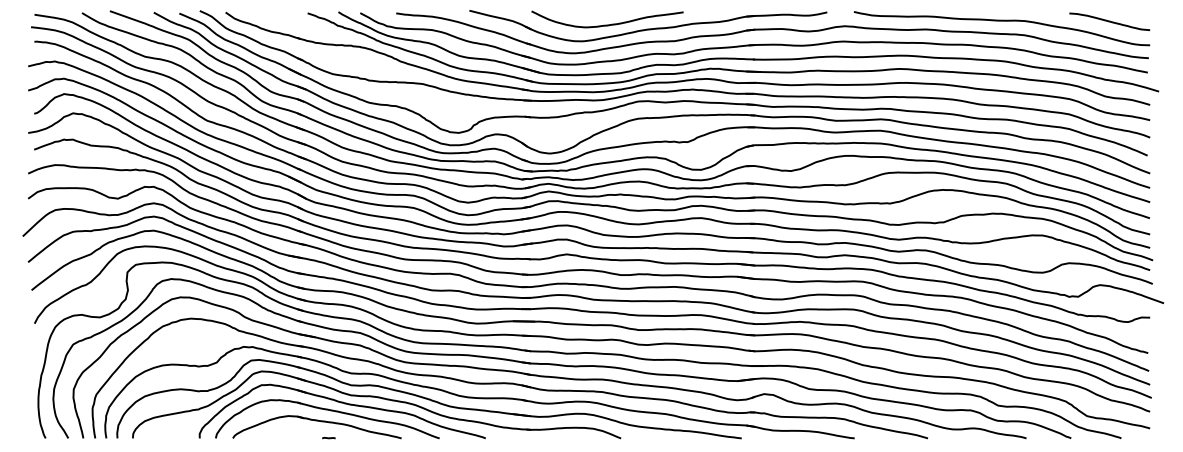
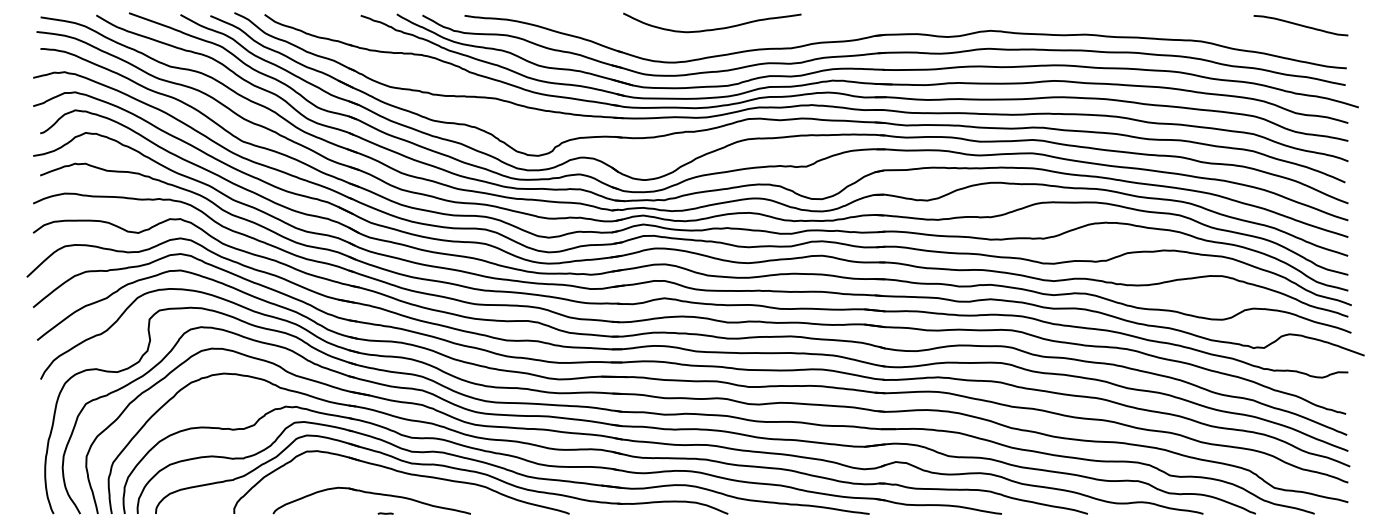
curve: (1001, 21) -> (1174, 25), removed
part: (647, 25) -> (759, 30), removed
part: (327, 410) -> (384, 481), removed

